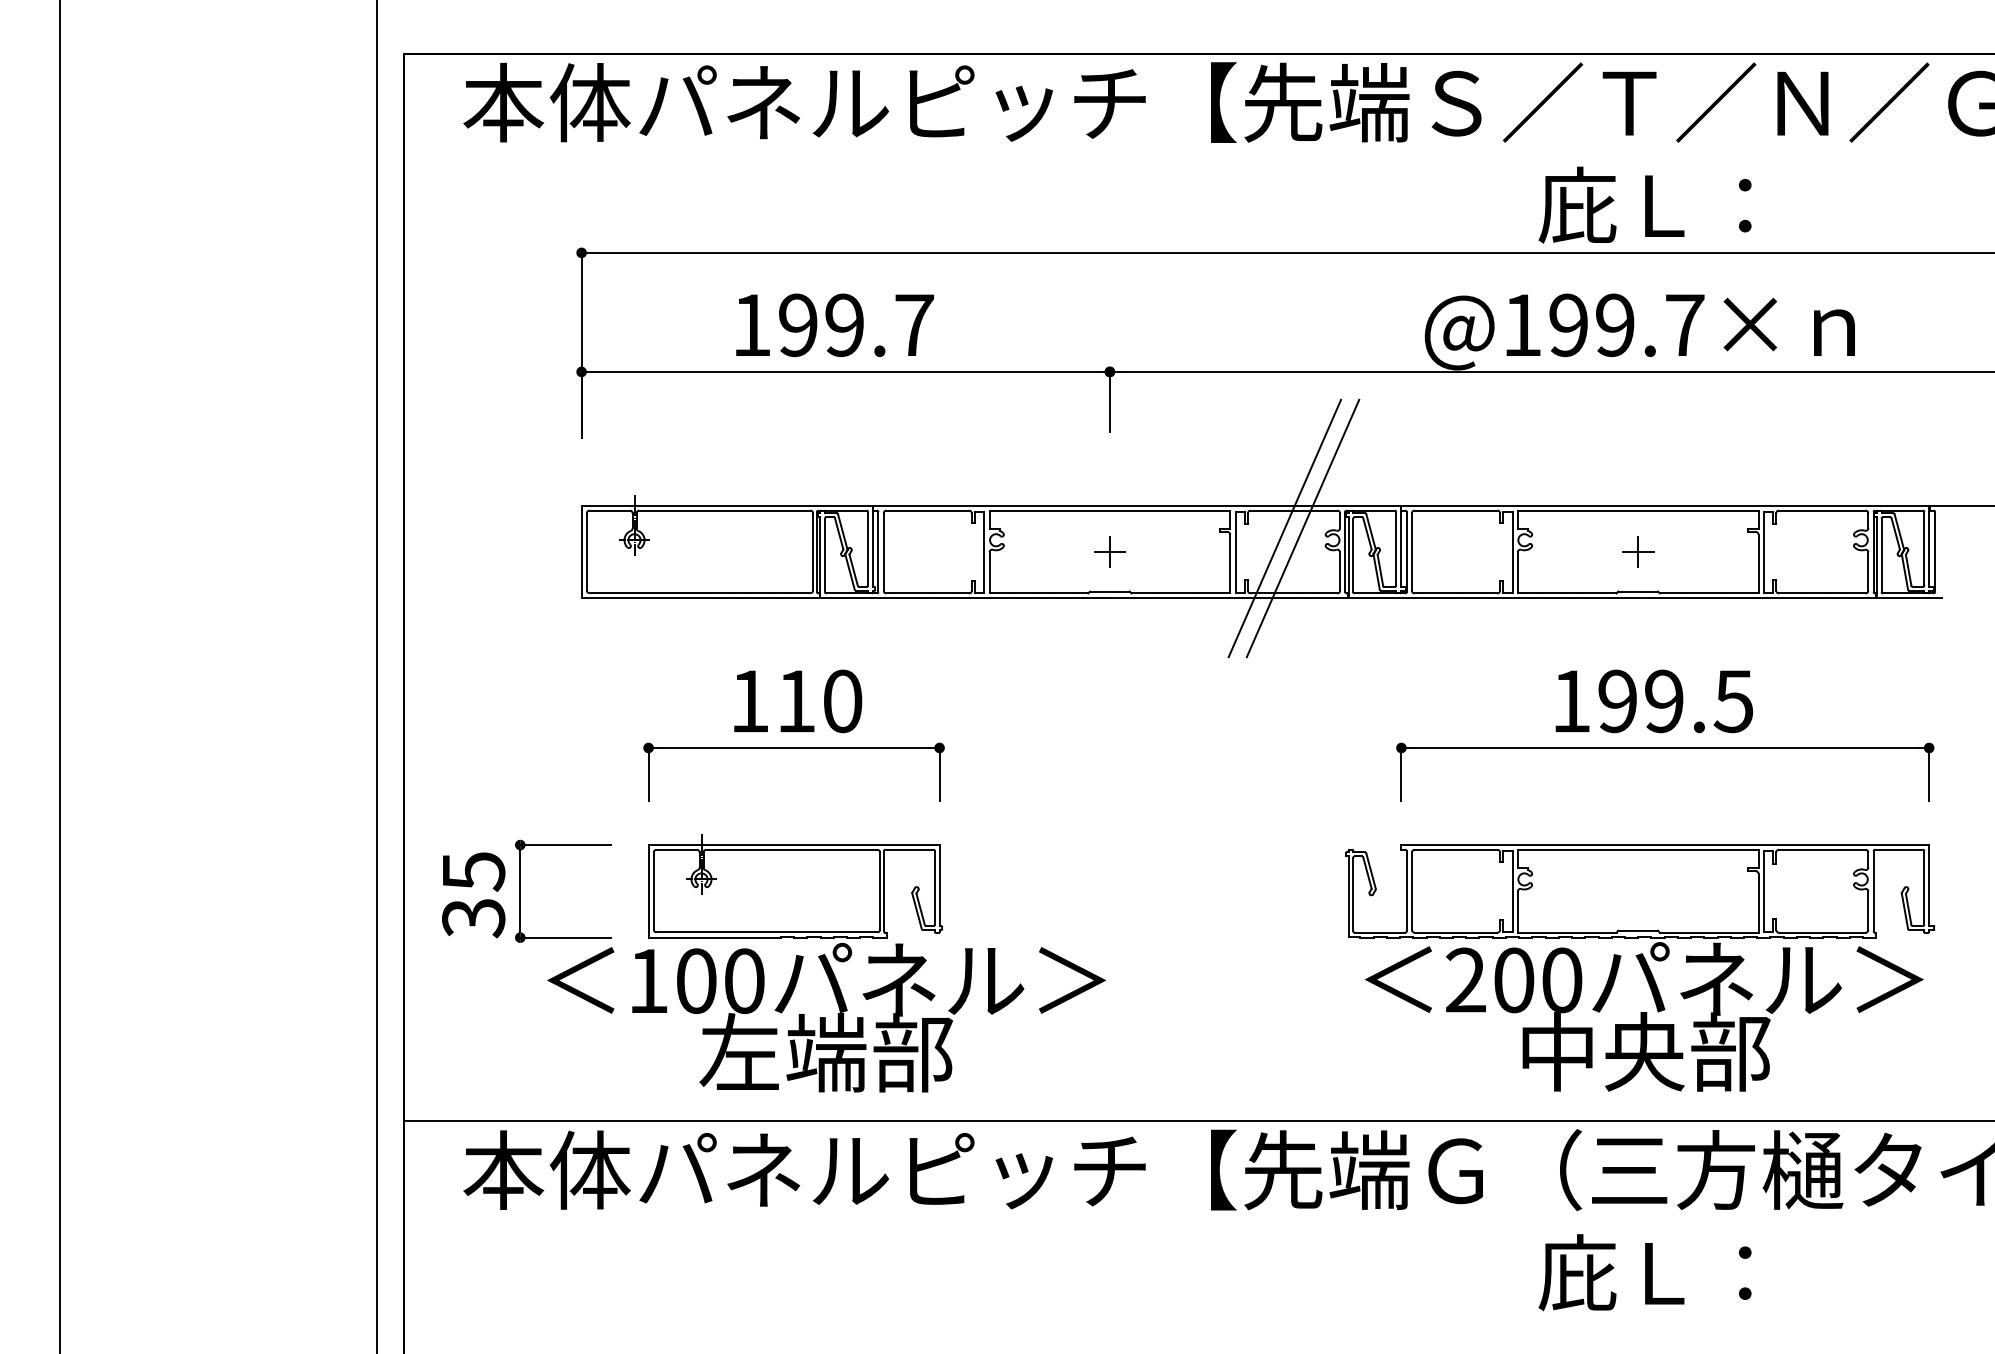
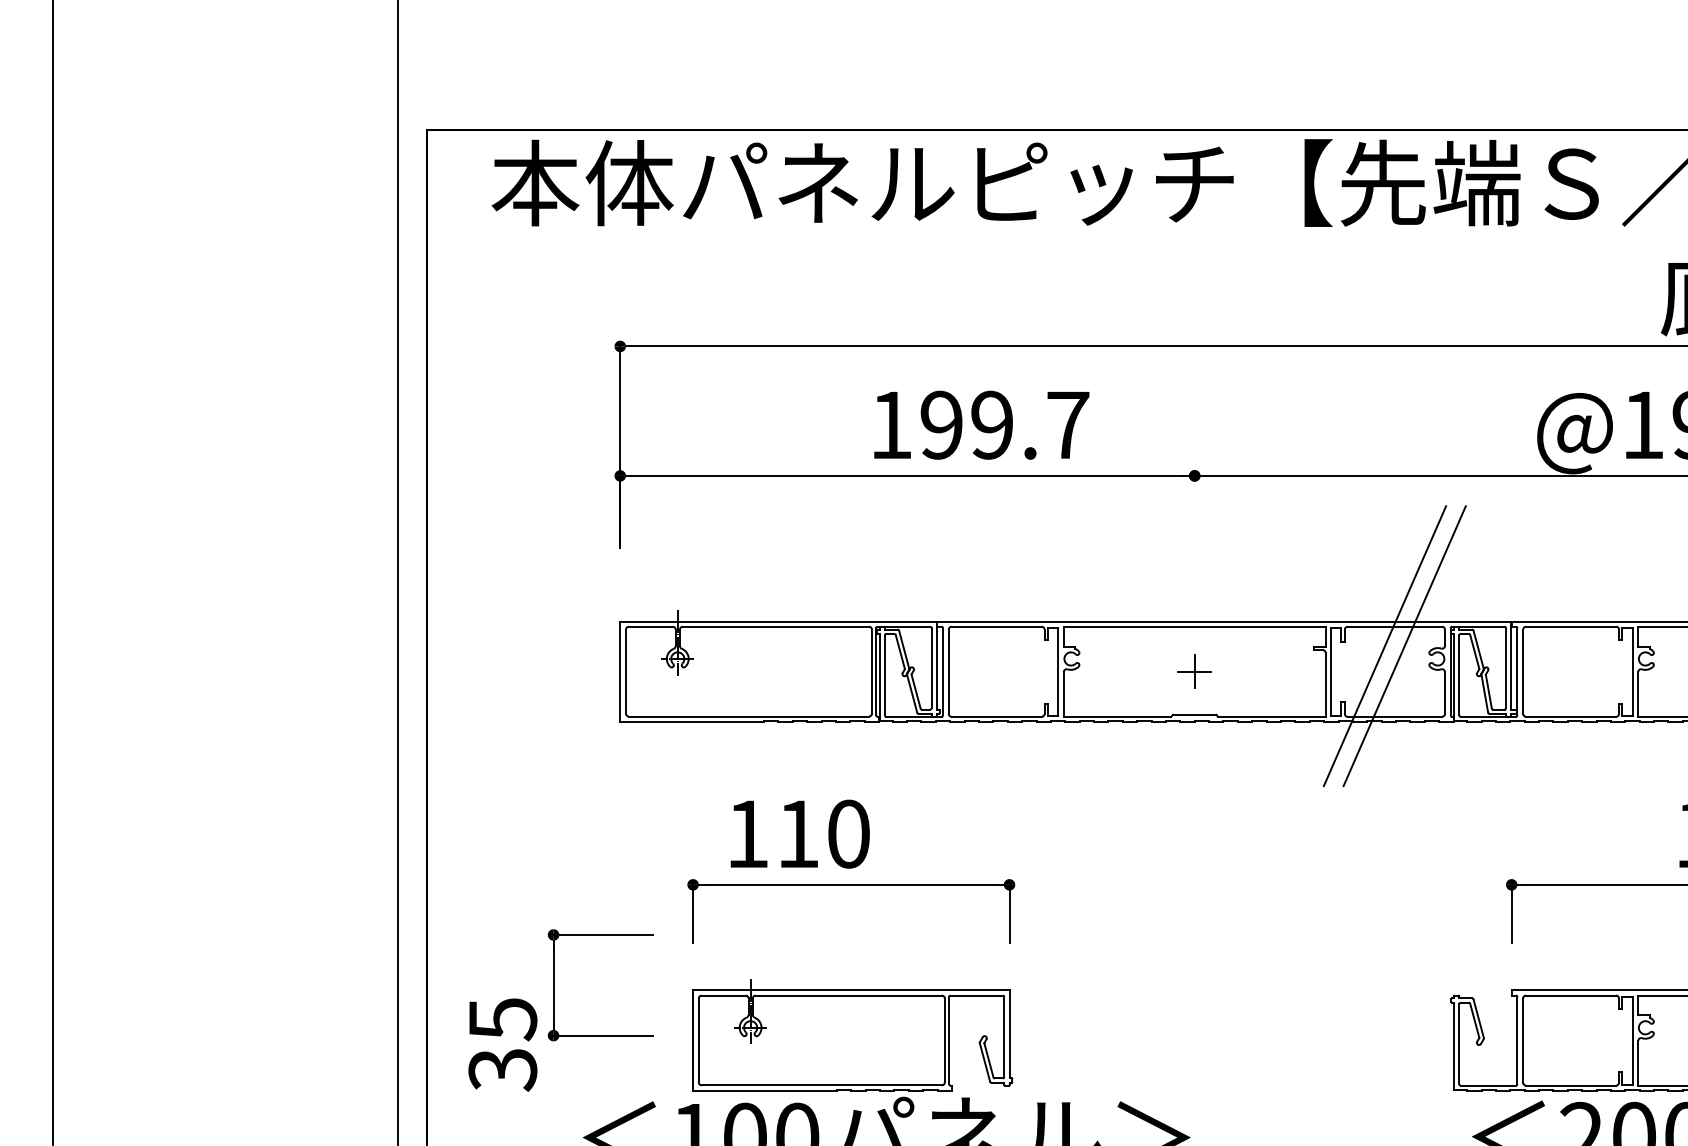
text: (834, 325) -> (981, 425), moved
line: (1109, 401) -> (1194, 508), removed
text: (798, 701) -> (800, 834), moved
part: (520, 890) -> (553, 984), moved

